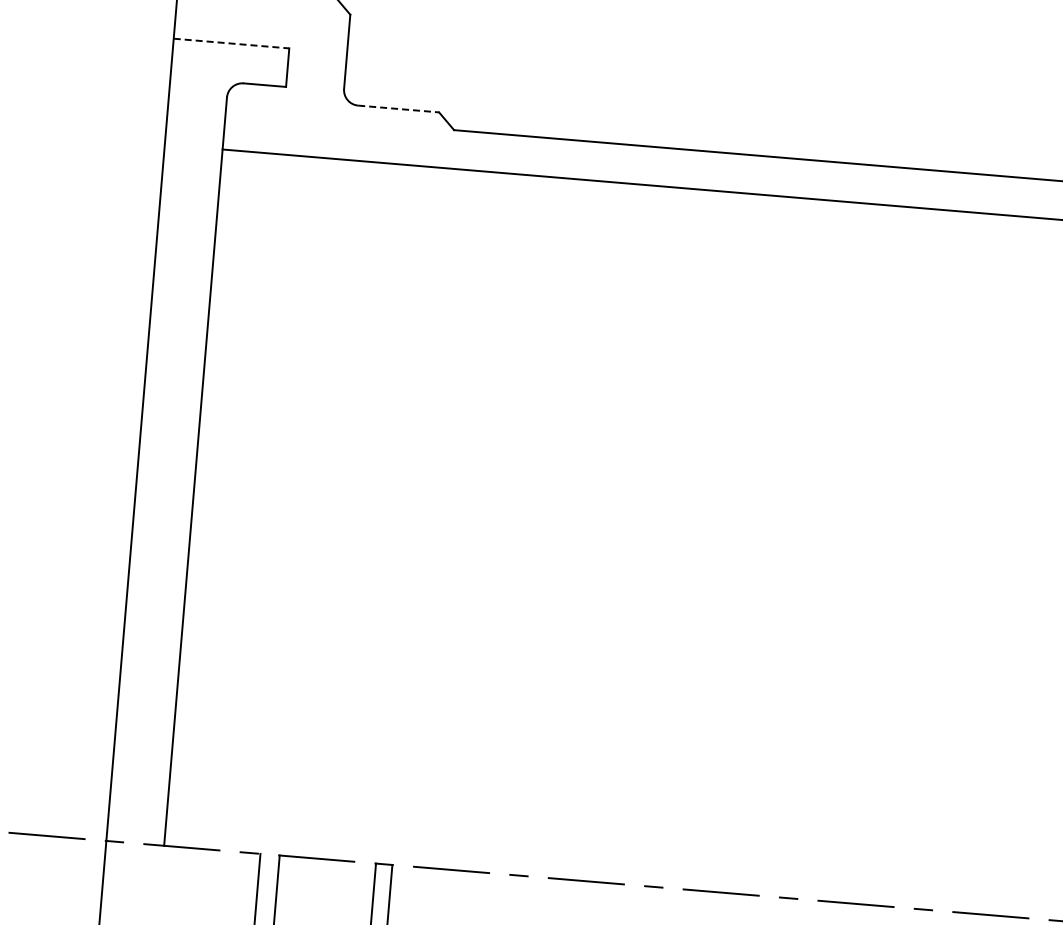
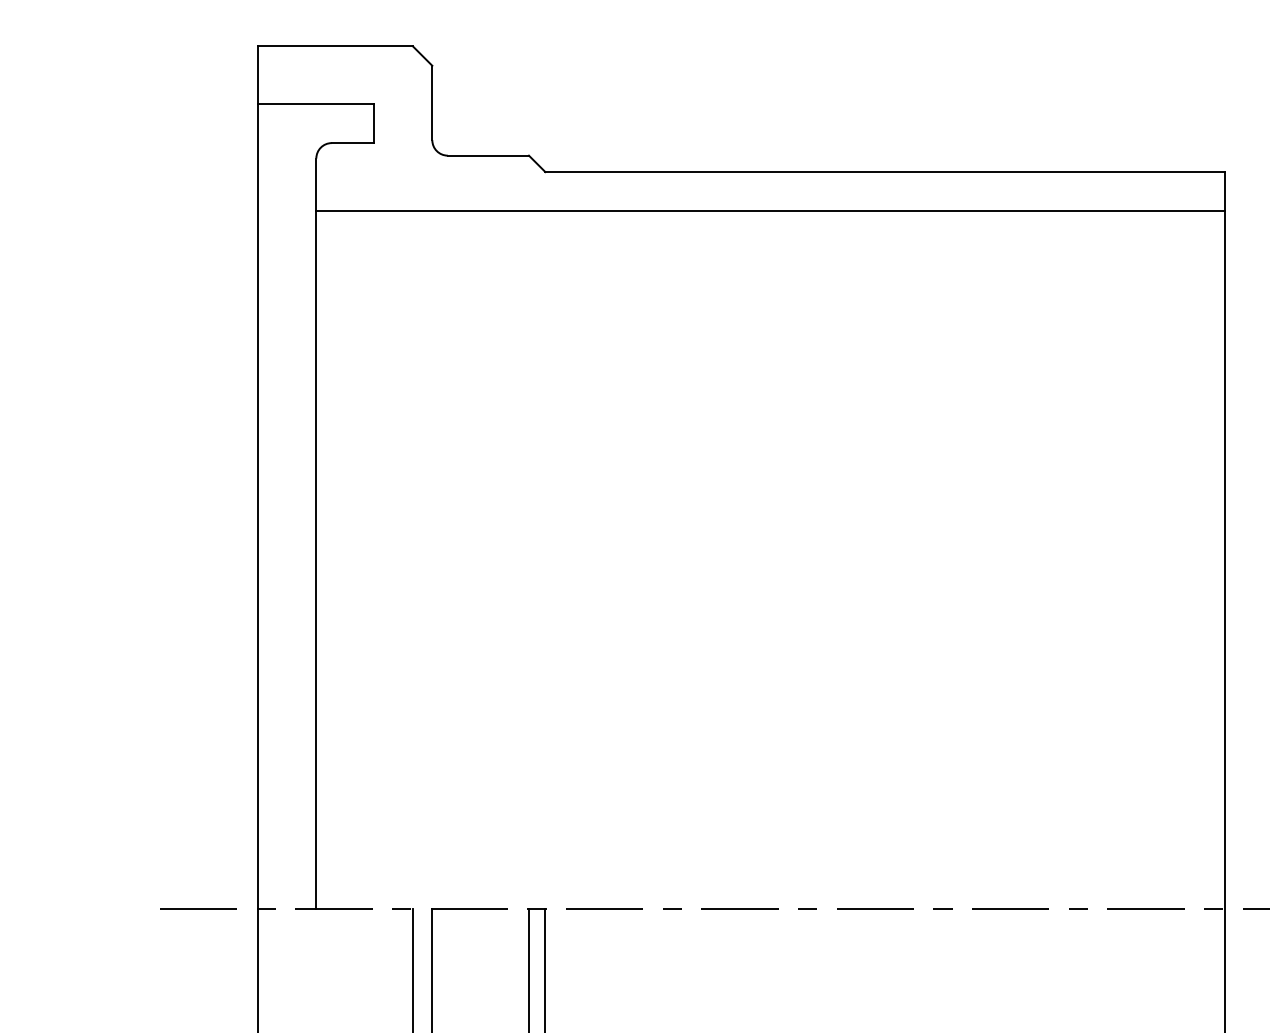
line: (231, 43) -> (316, 104), dashed -> solid
line: (398, 108) -> (488, 155), dashed -> solid

